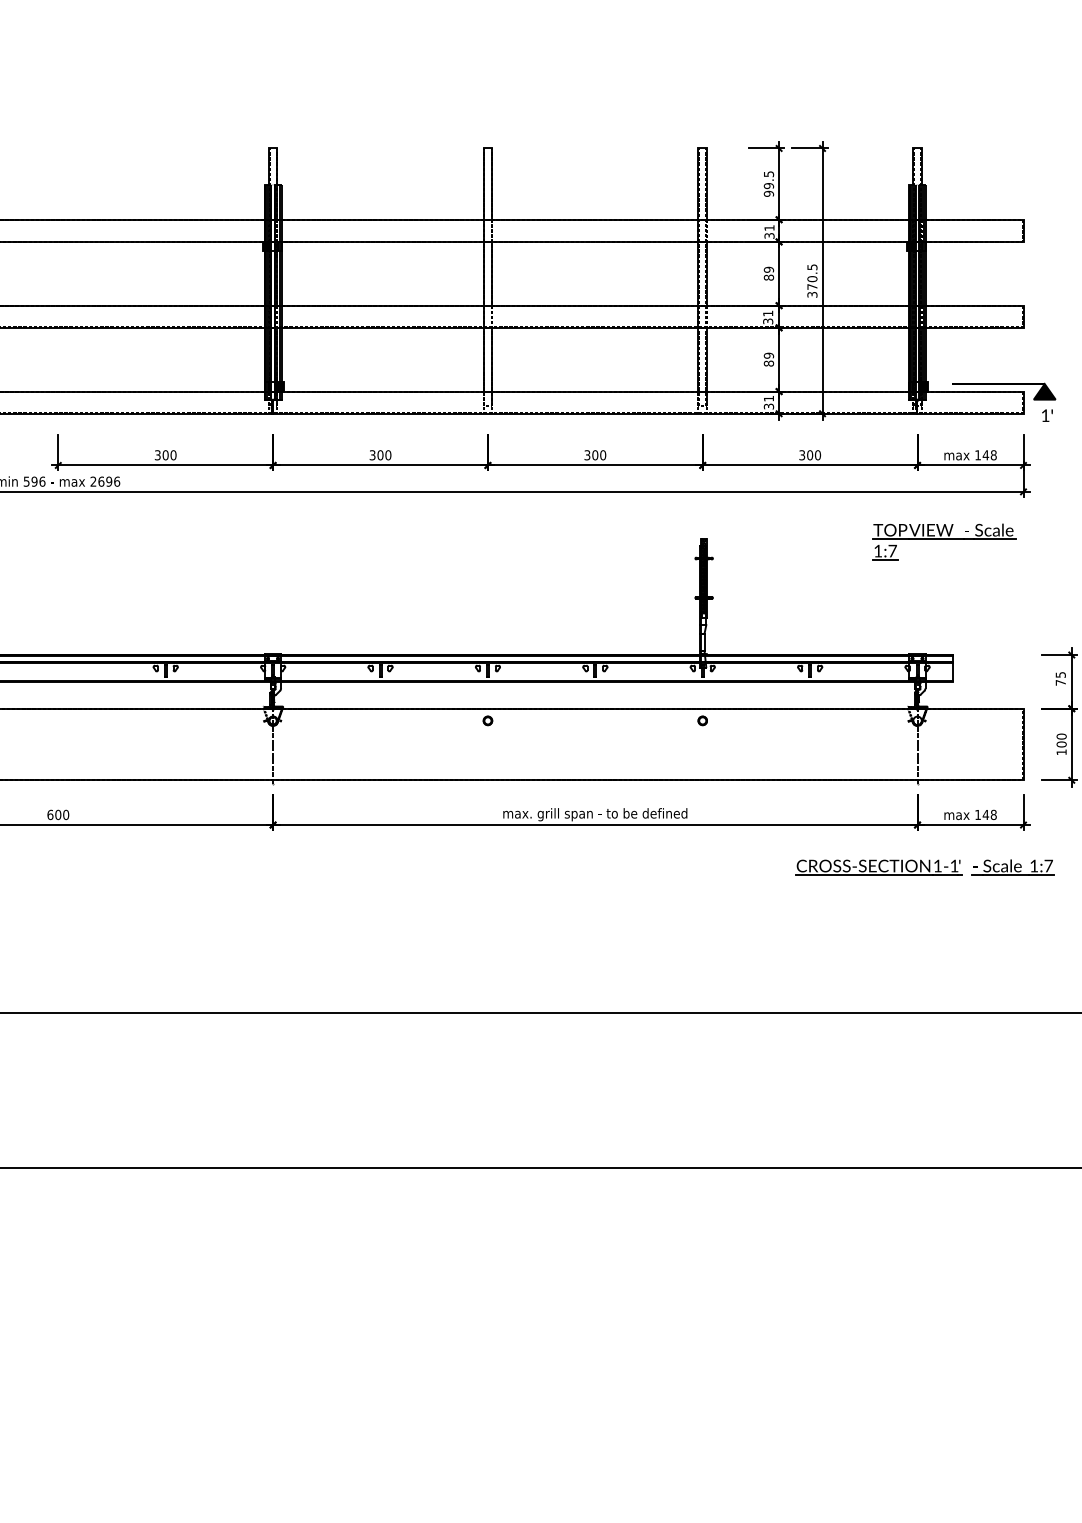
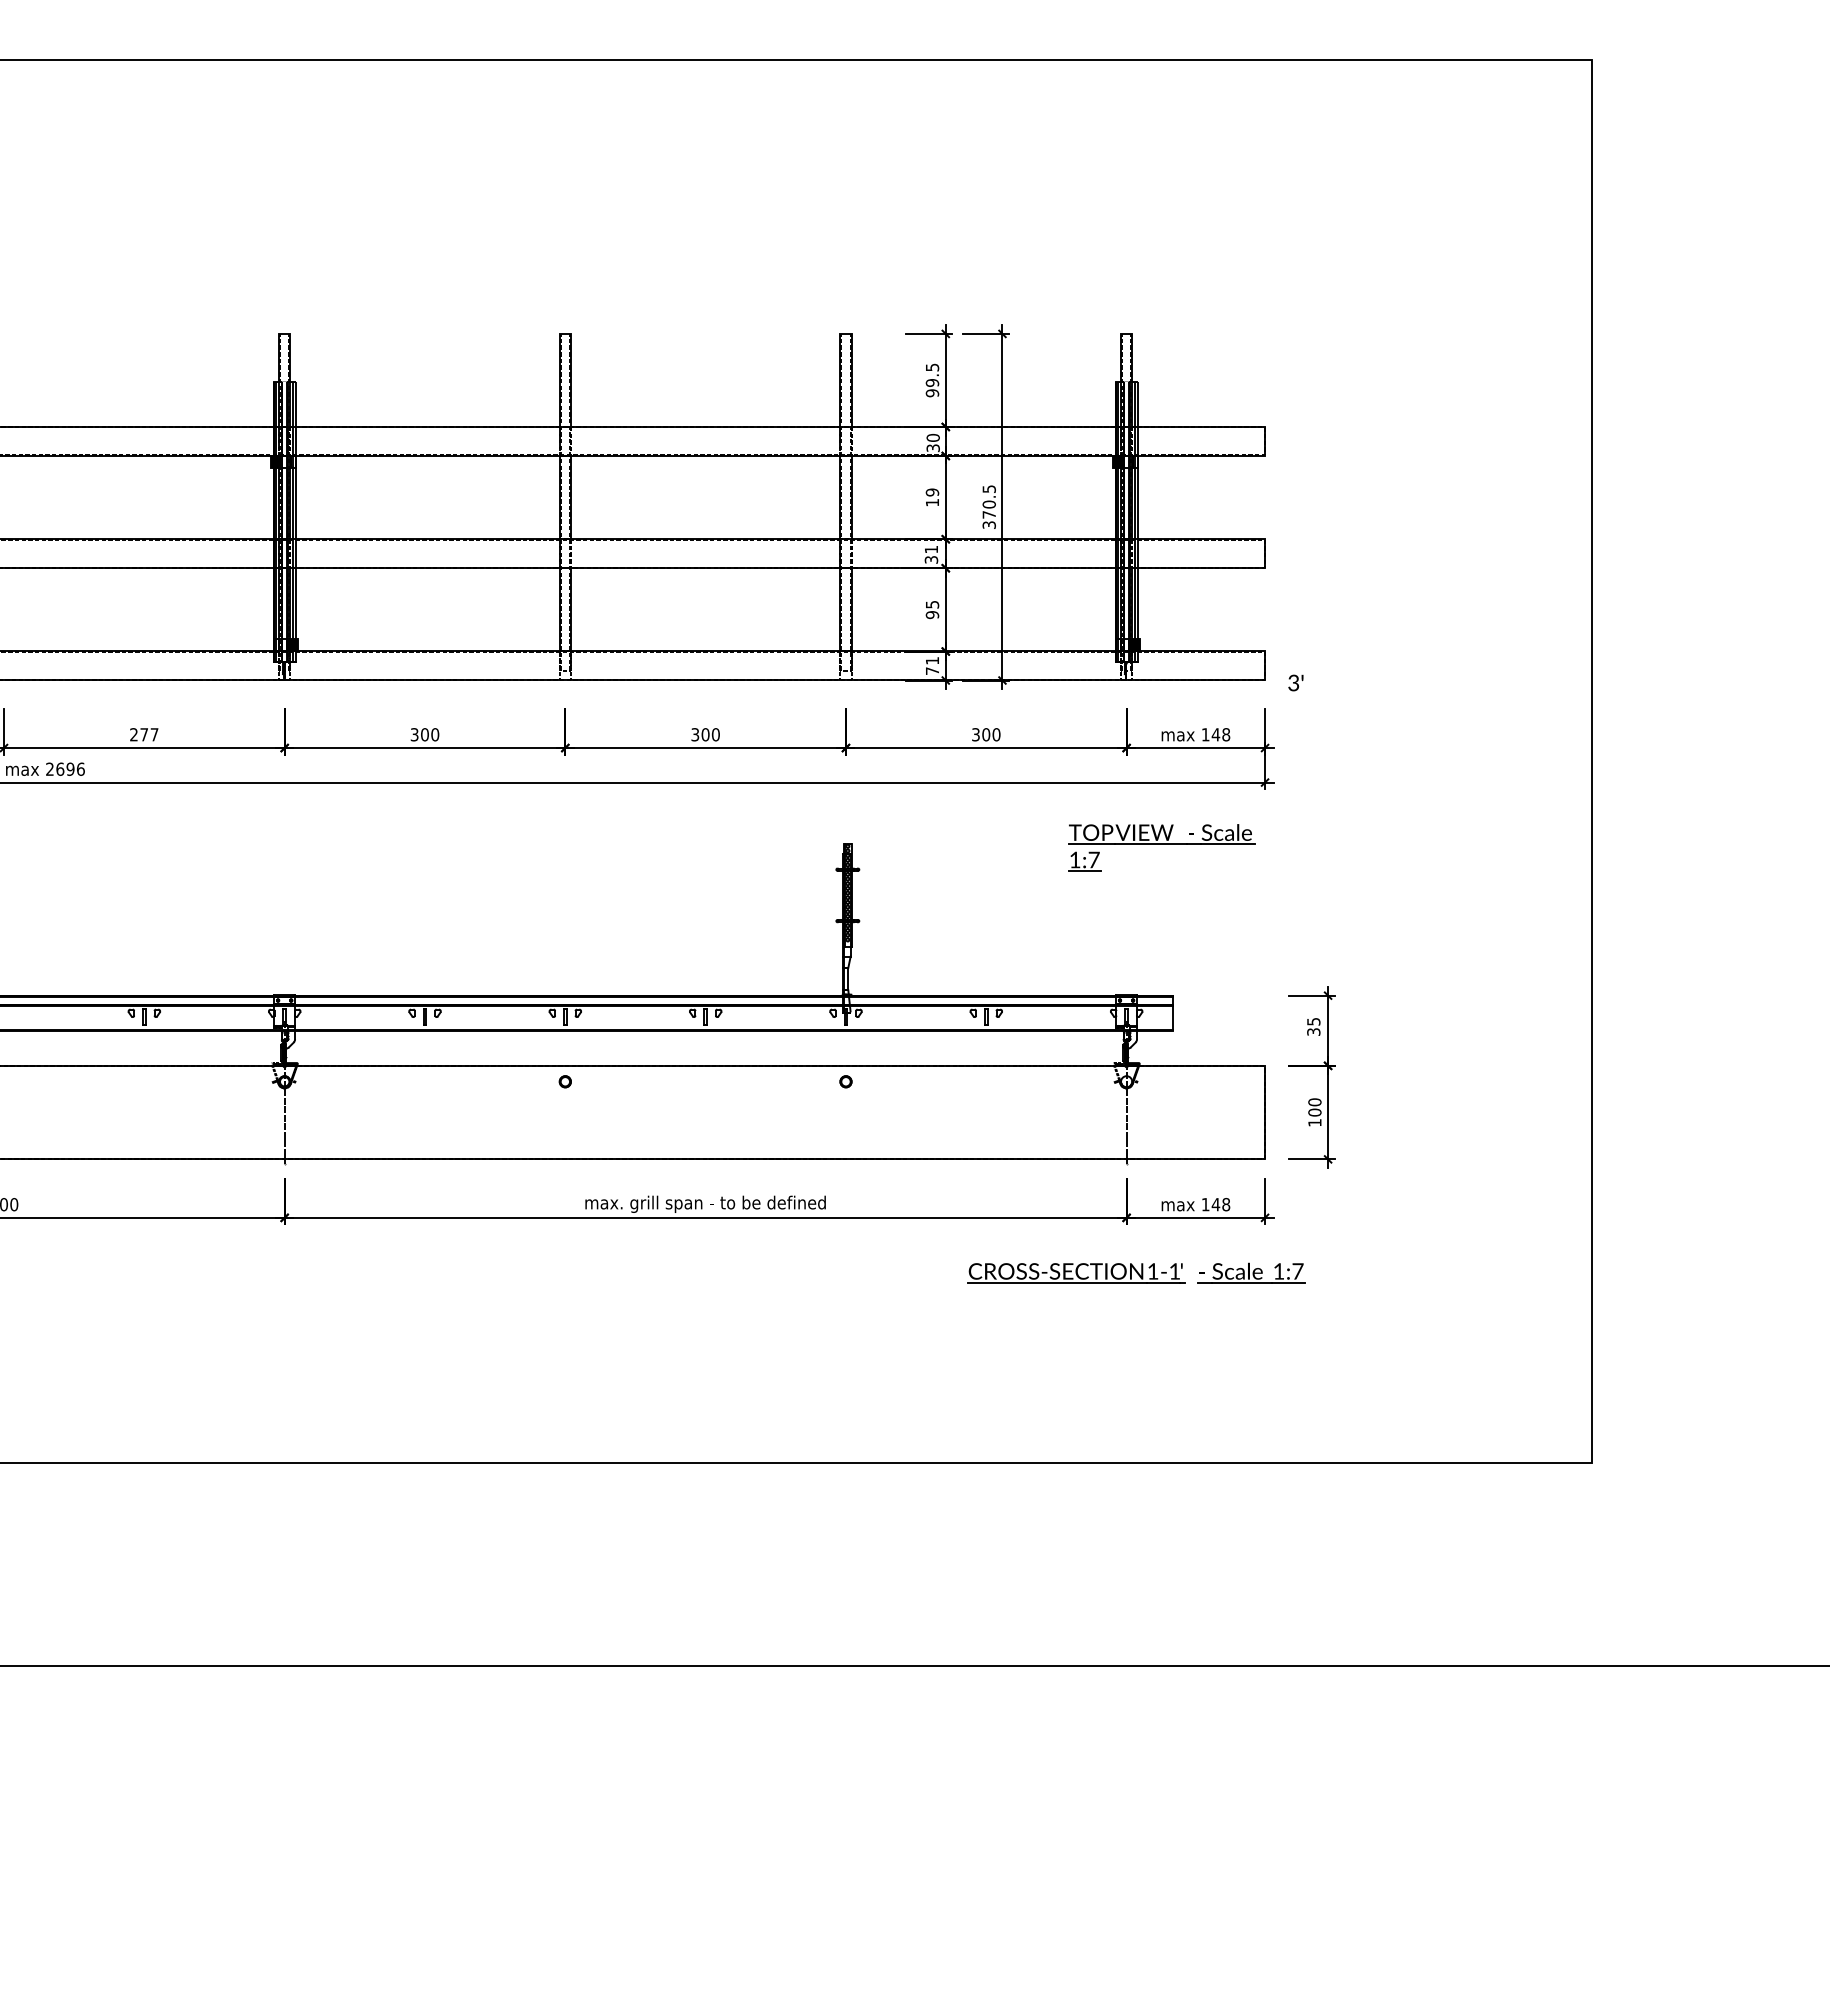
text: (768, 227) -> (932, 437), 31 -> 30
text: (768, 277) -> (932, 502), 89 -> 19
text: (768, 359) -> (932, 609), 89 -> 95
part: (1003, 384) -> (1239, 642), removed
text: (768, 406) -> (932, 670), 31 -> 71
text: (1045, 415) -> (1293, 682), 1 -> 3
text: (165, 455) -> (144, 734), 300 -> 277
text: (1060, 682) -> (1313, 1031), 75 -> 35

